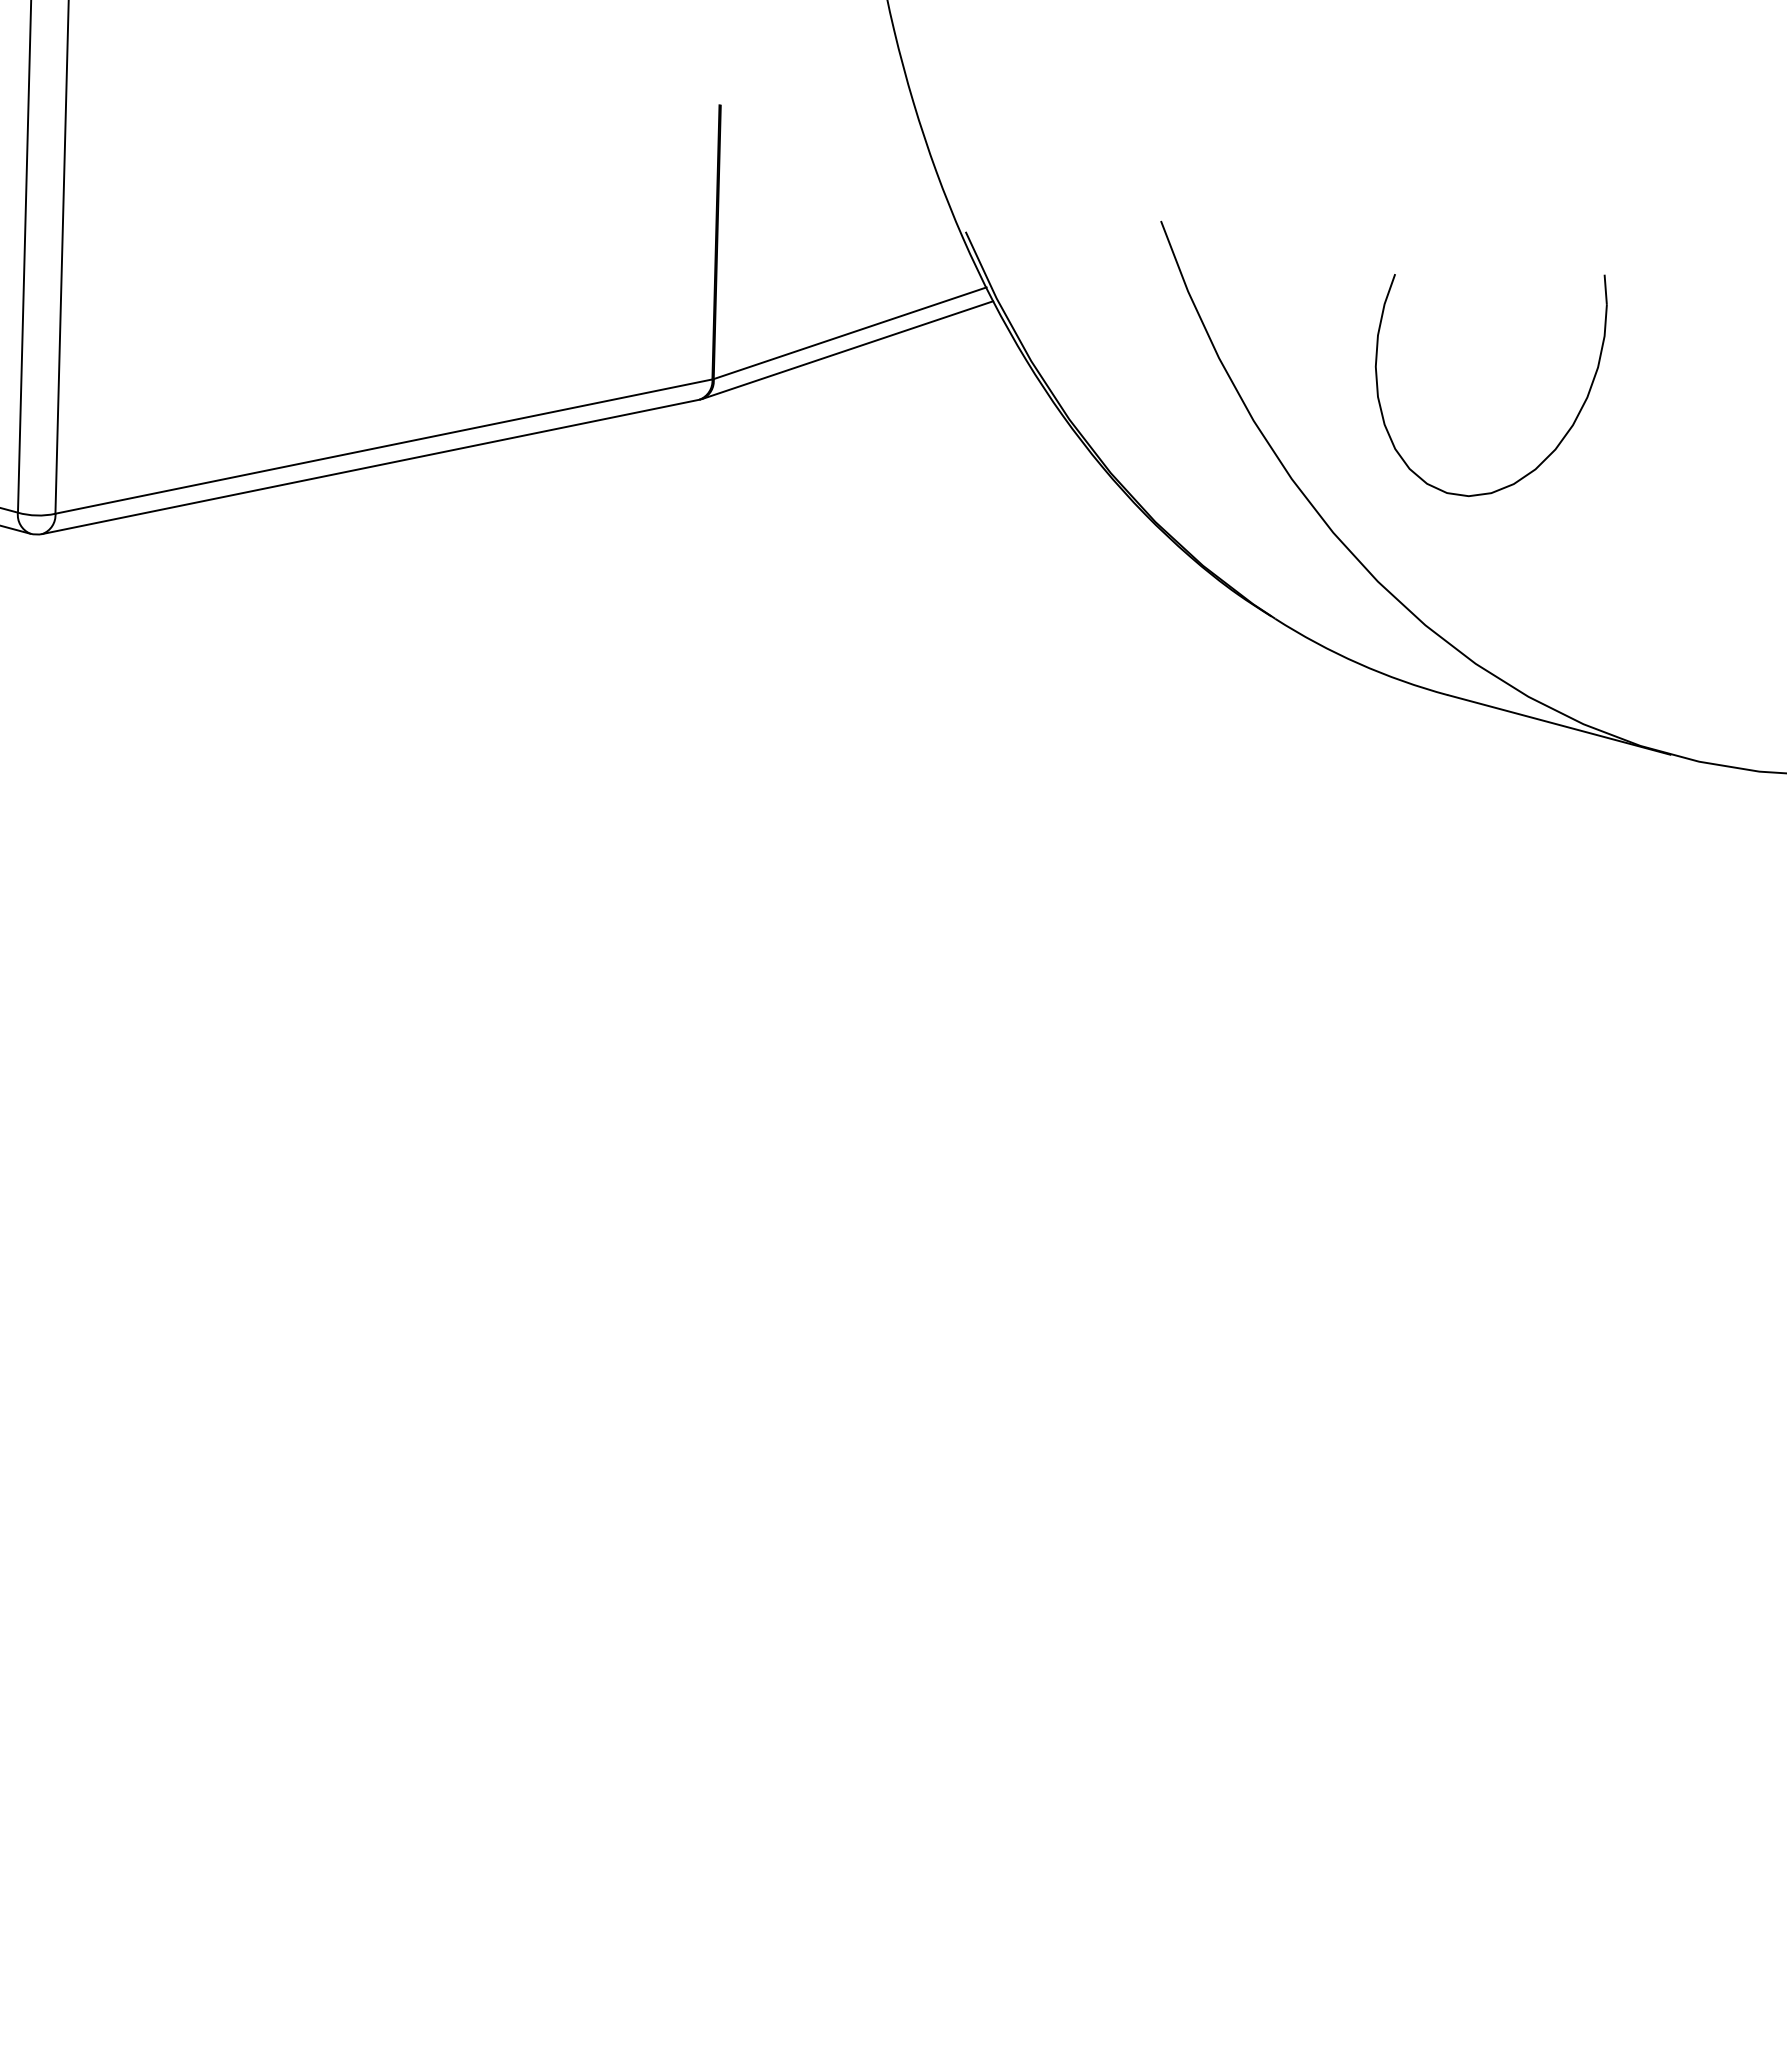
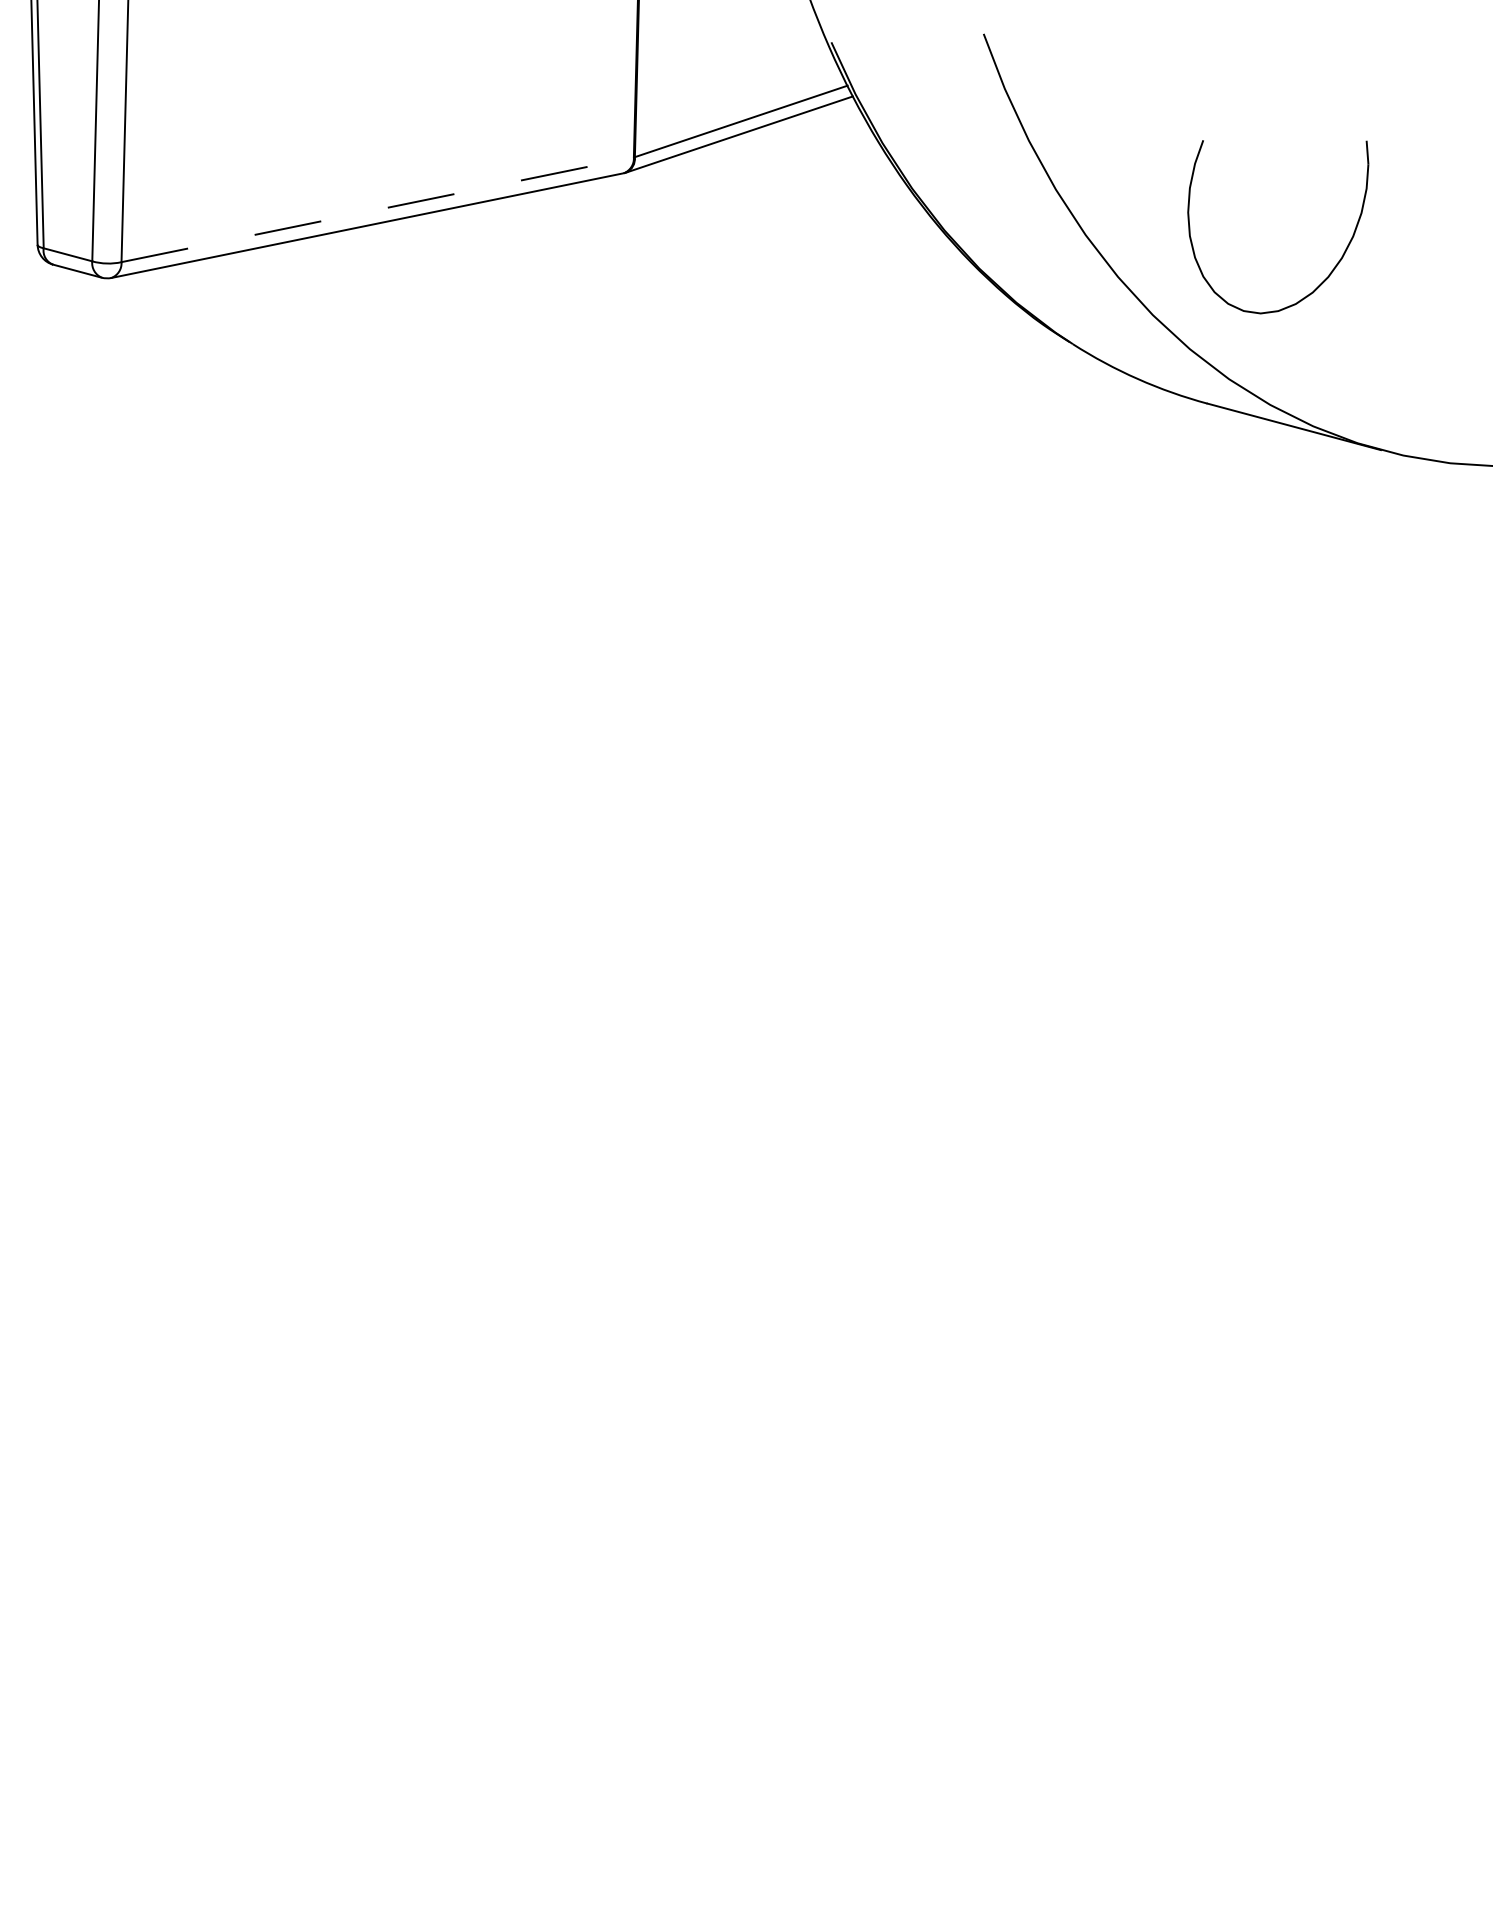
part: (1563, 435) -> (1334, 266), moved
line: (384, 446) -> (378, 209), solid -> dashed

